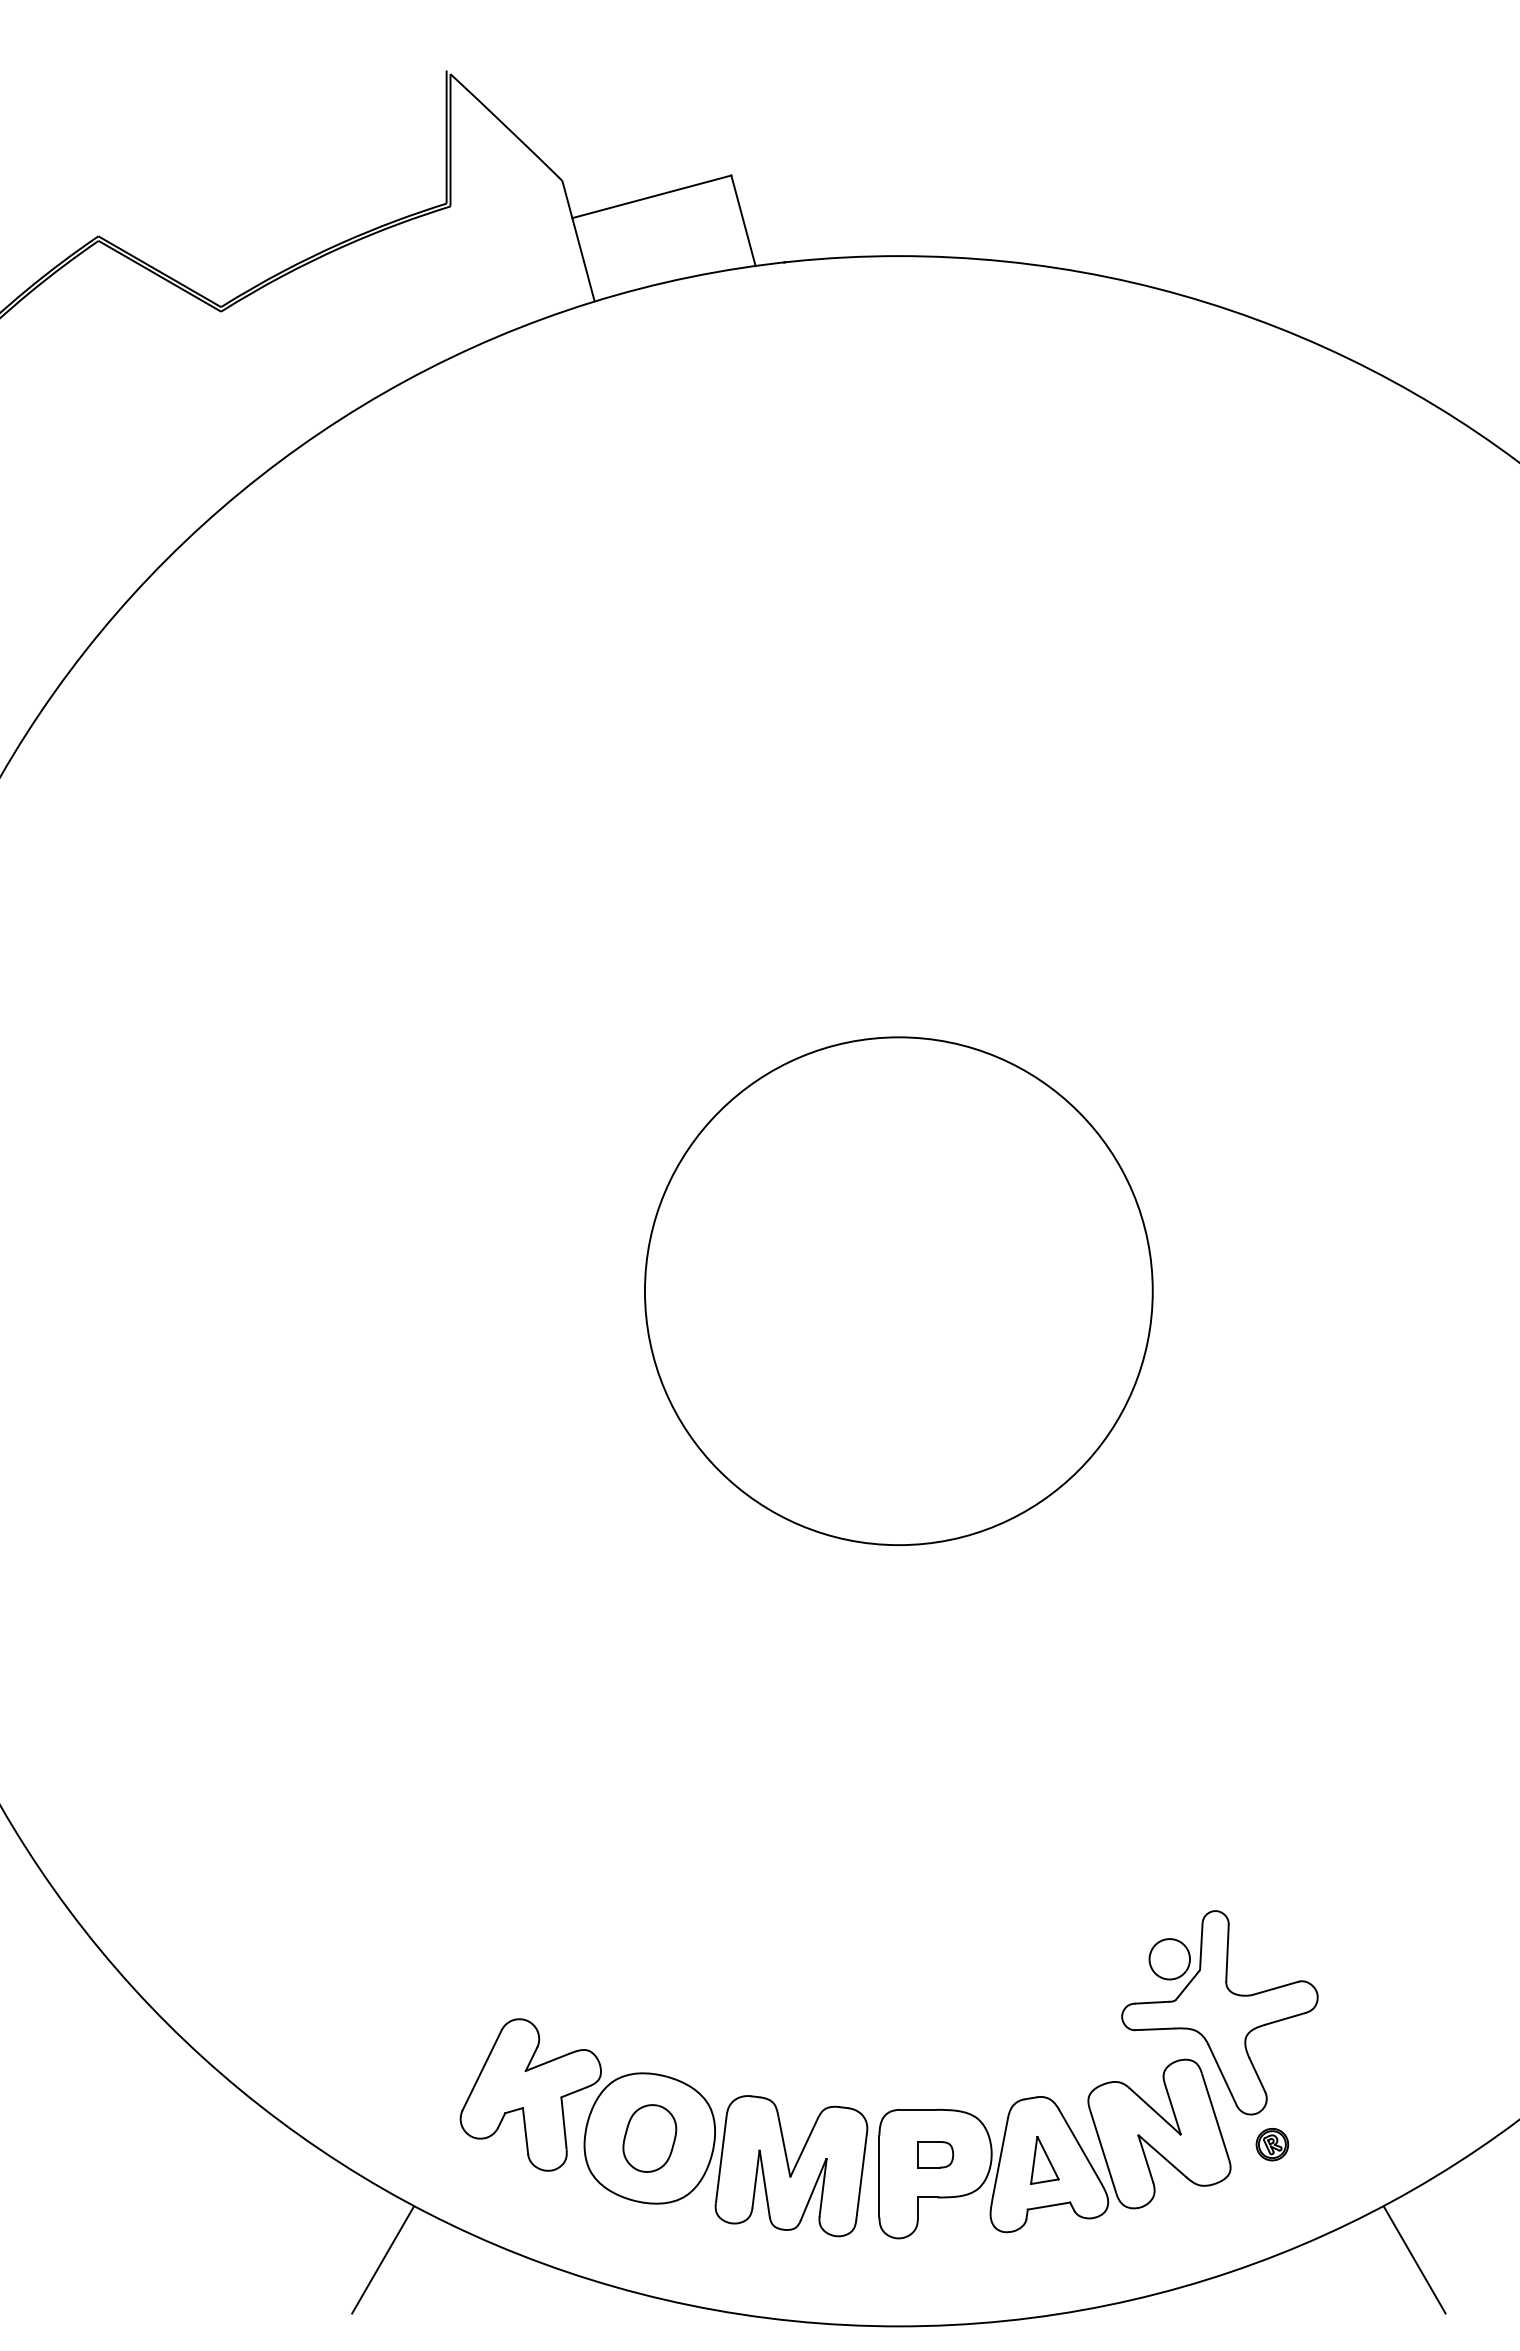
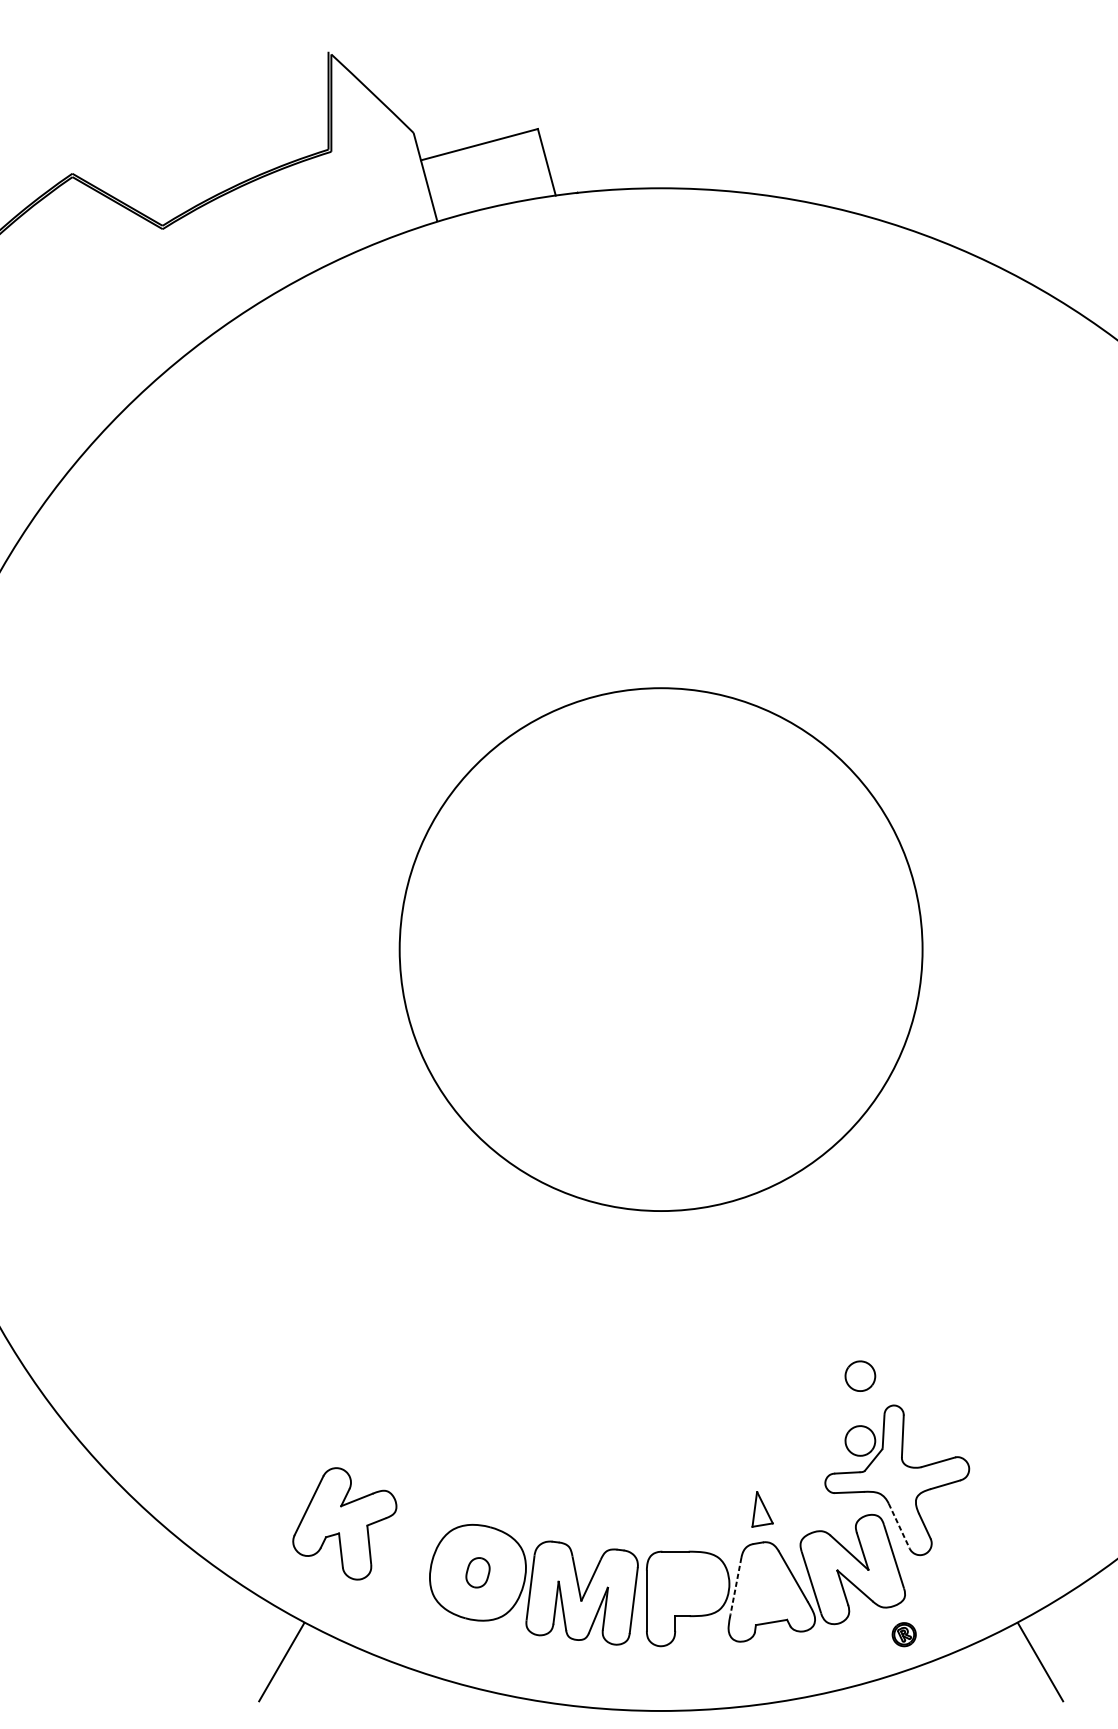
circle: (898, 1291) -> (660, 949), size x1.4
part: (1169, 1871) -> (860, 1376), added
line: (1222, 2075) -> (899, 1526), solid -> dashed
part: (530, 2094) -> (344, 1523), moved
part: (649, 2138) -> (477, 1572), size x0.6
part: (1272, 2144) -> (904, 1634), moved
part: (935, 2154) -> (688, 1584), removed
line: (1000, 2157) -> (735, 1586), solid -> dashed
part: (1044, 2160) -> (762, 1509), moved

